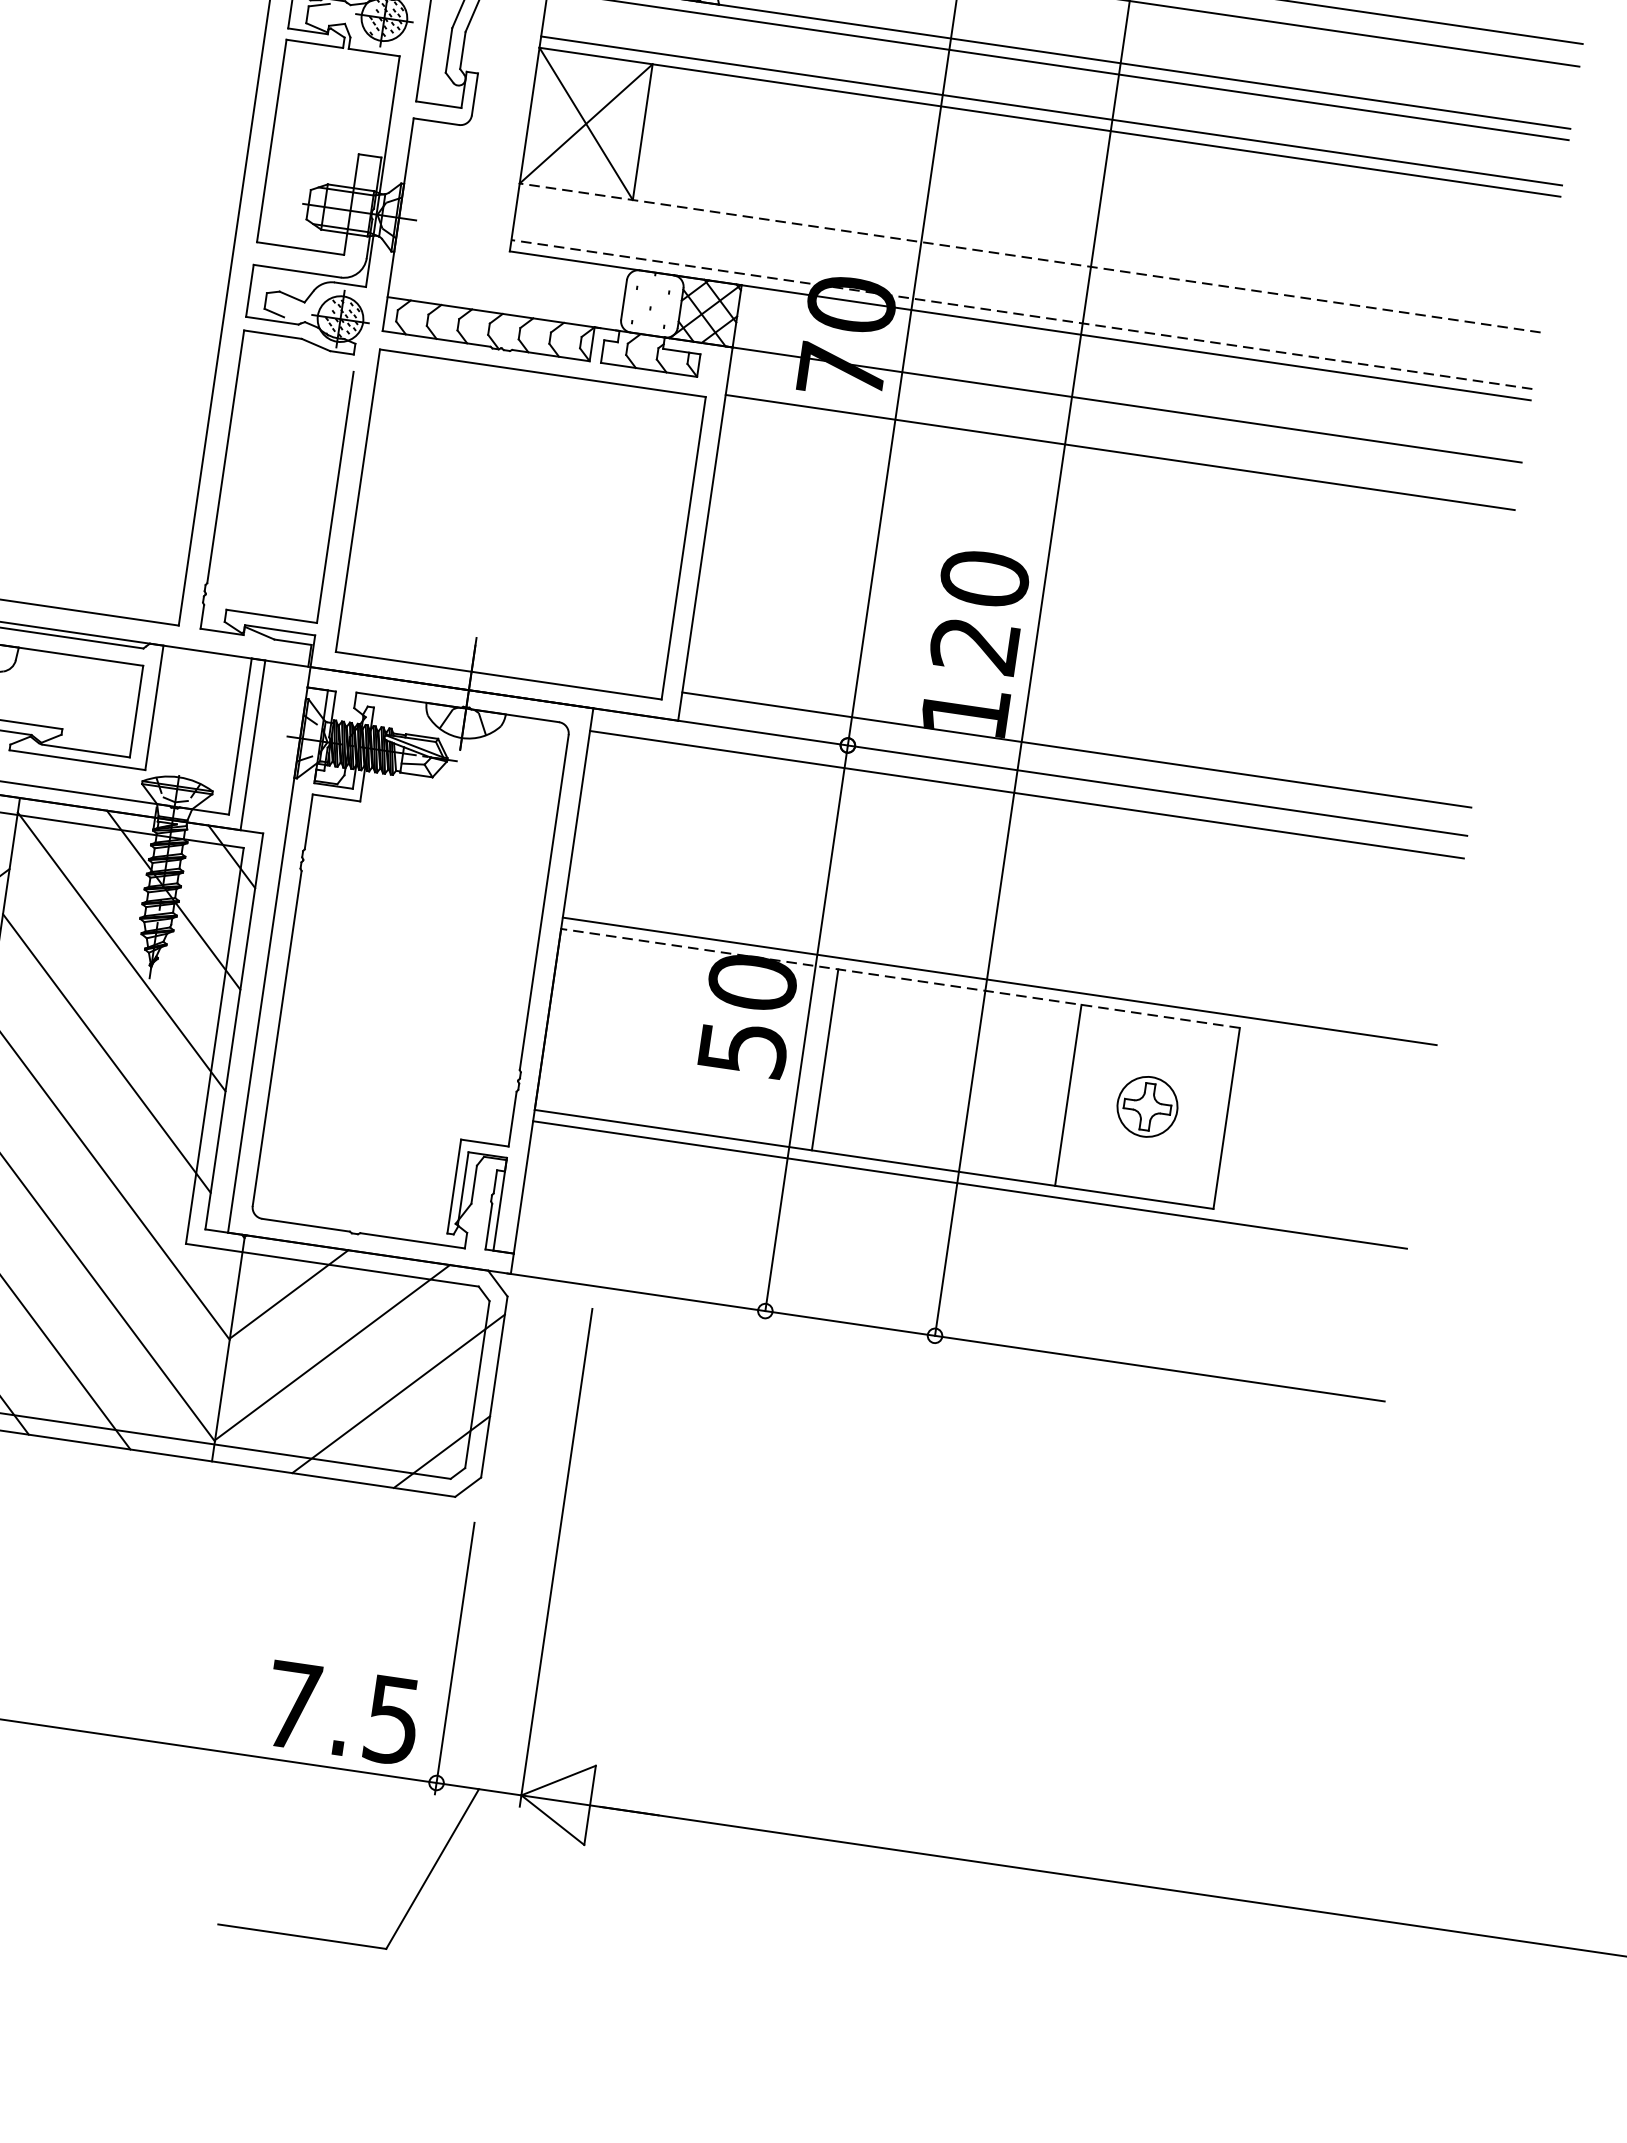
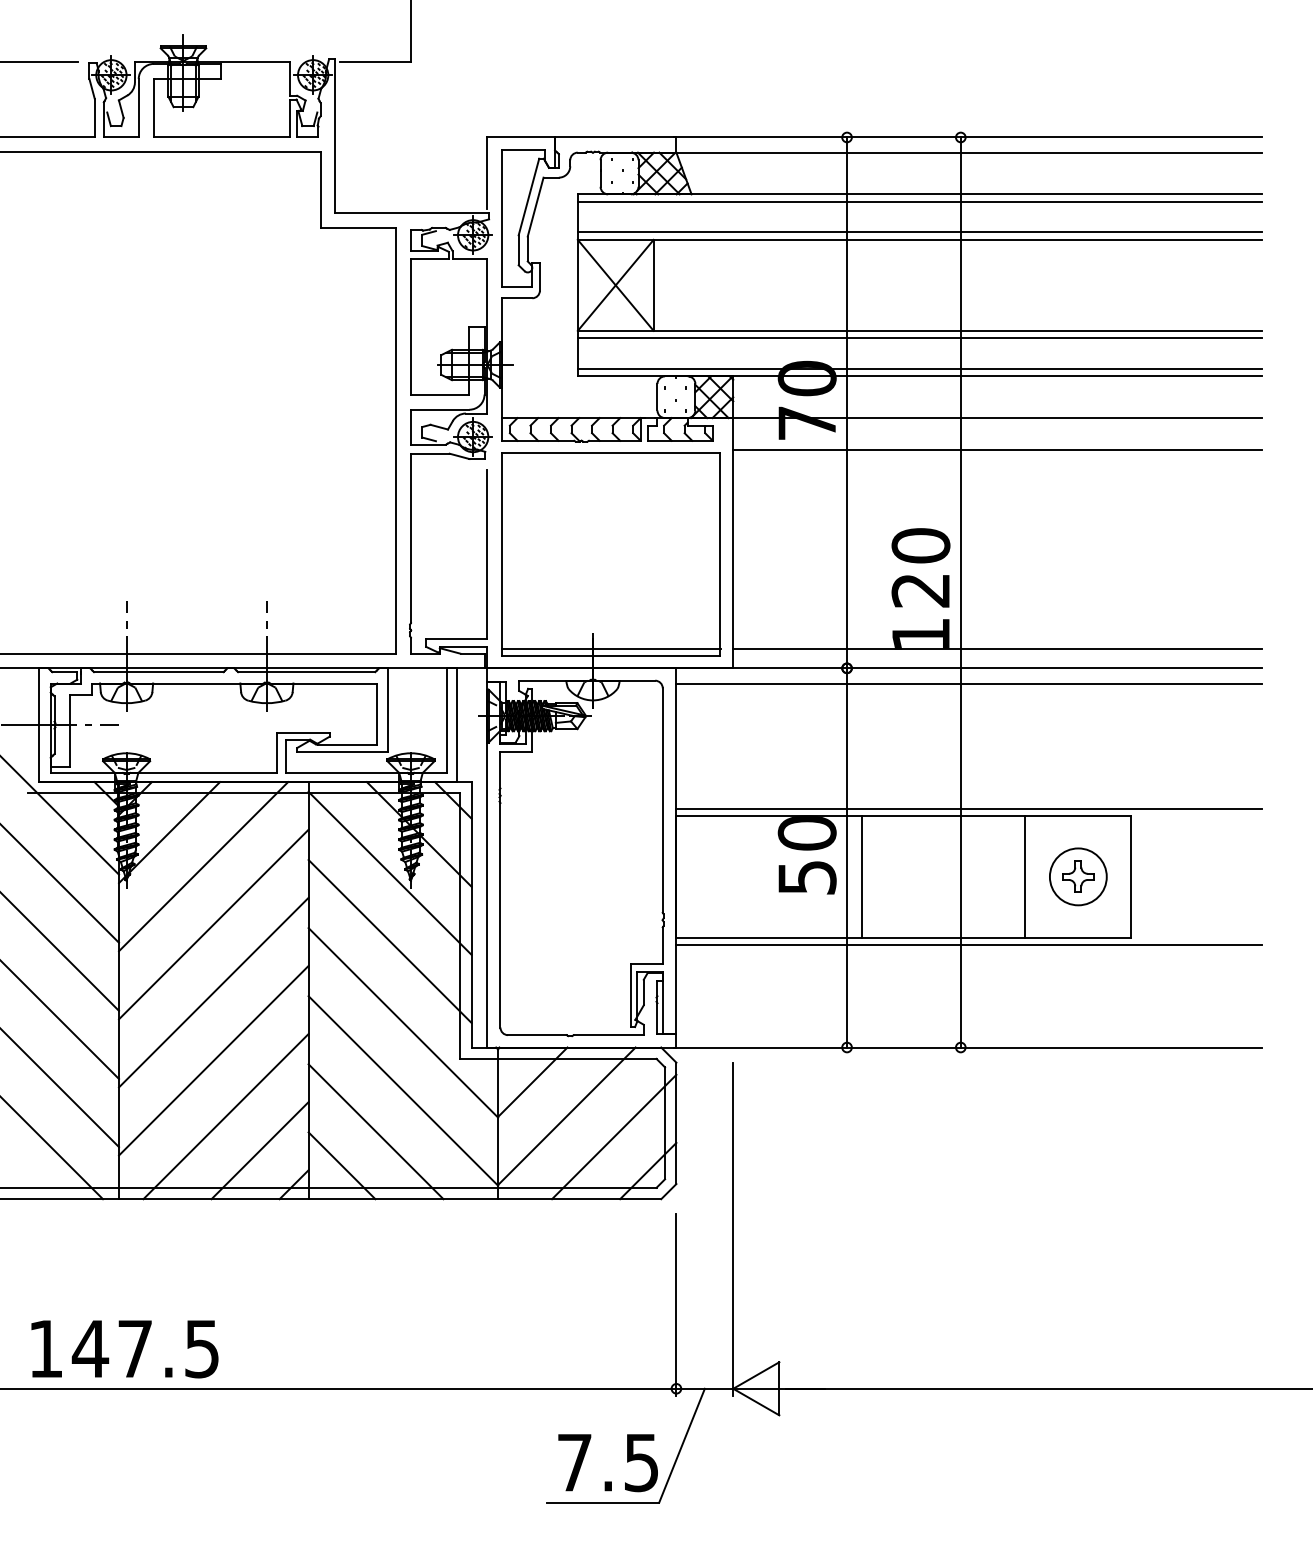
line: (1029, 257) -> (919, 330), dashed -> solid
line: (1027, 269) -> (919, 338), added
line: (1021, 314) -> (919, 368), dashed -> solid
line: (499, 665) -> (610, 649), added
line: (899, 978) -> (903, 816), dashed -> solid
circle: (1146, 1106) -> (1077, 876), size x1.43
text: (341, 1713) -> (607, 1463), moved

